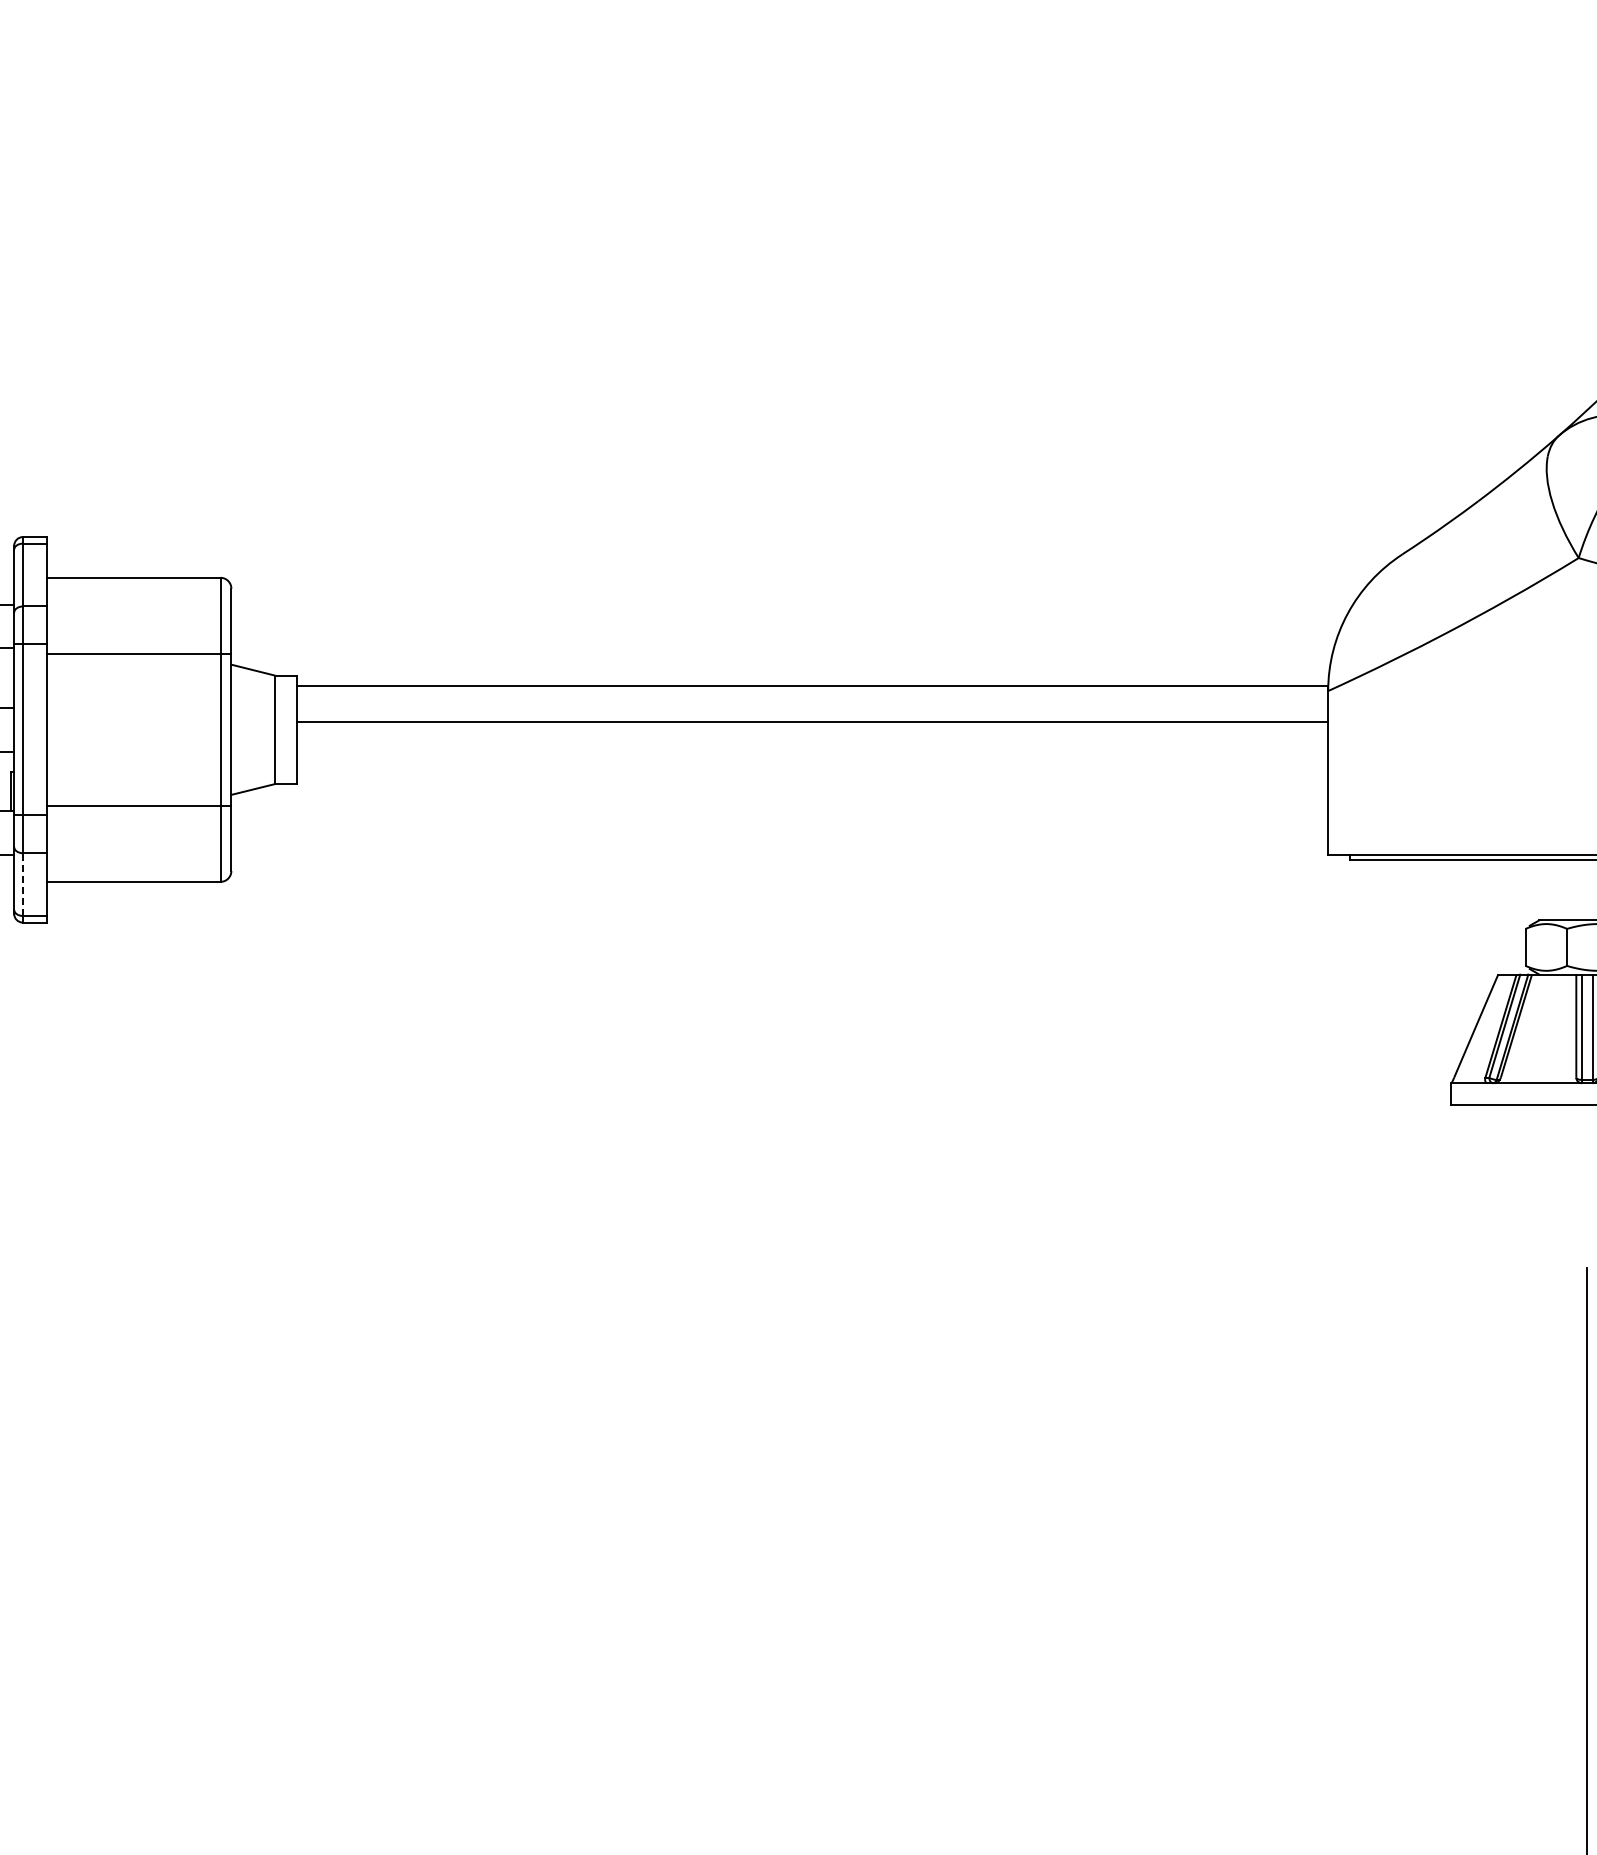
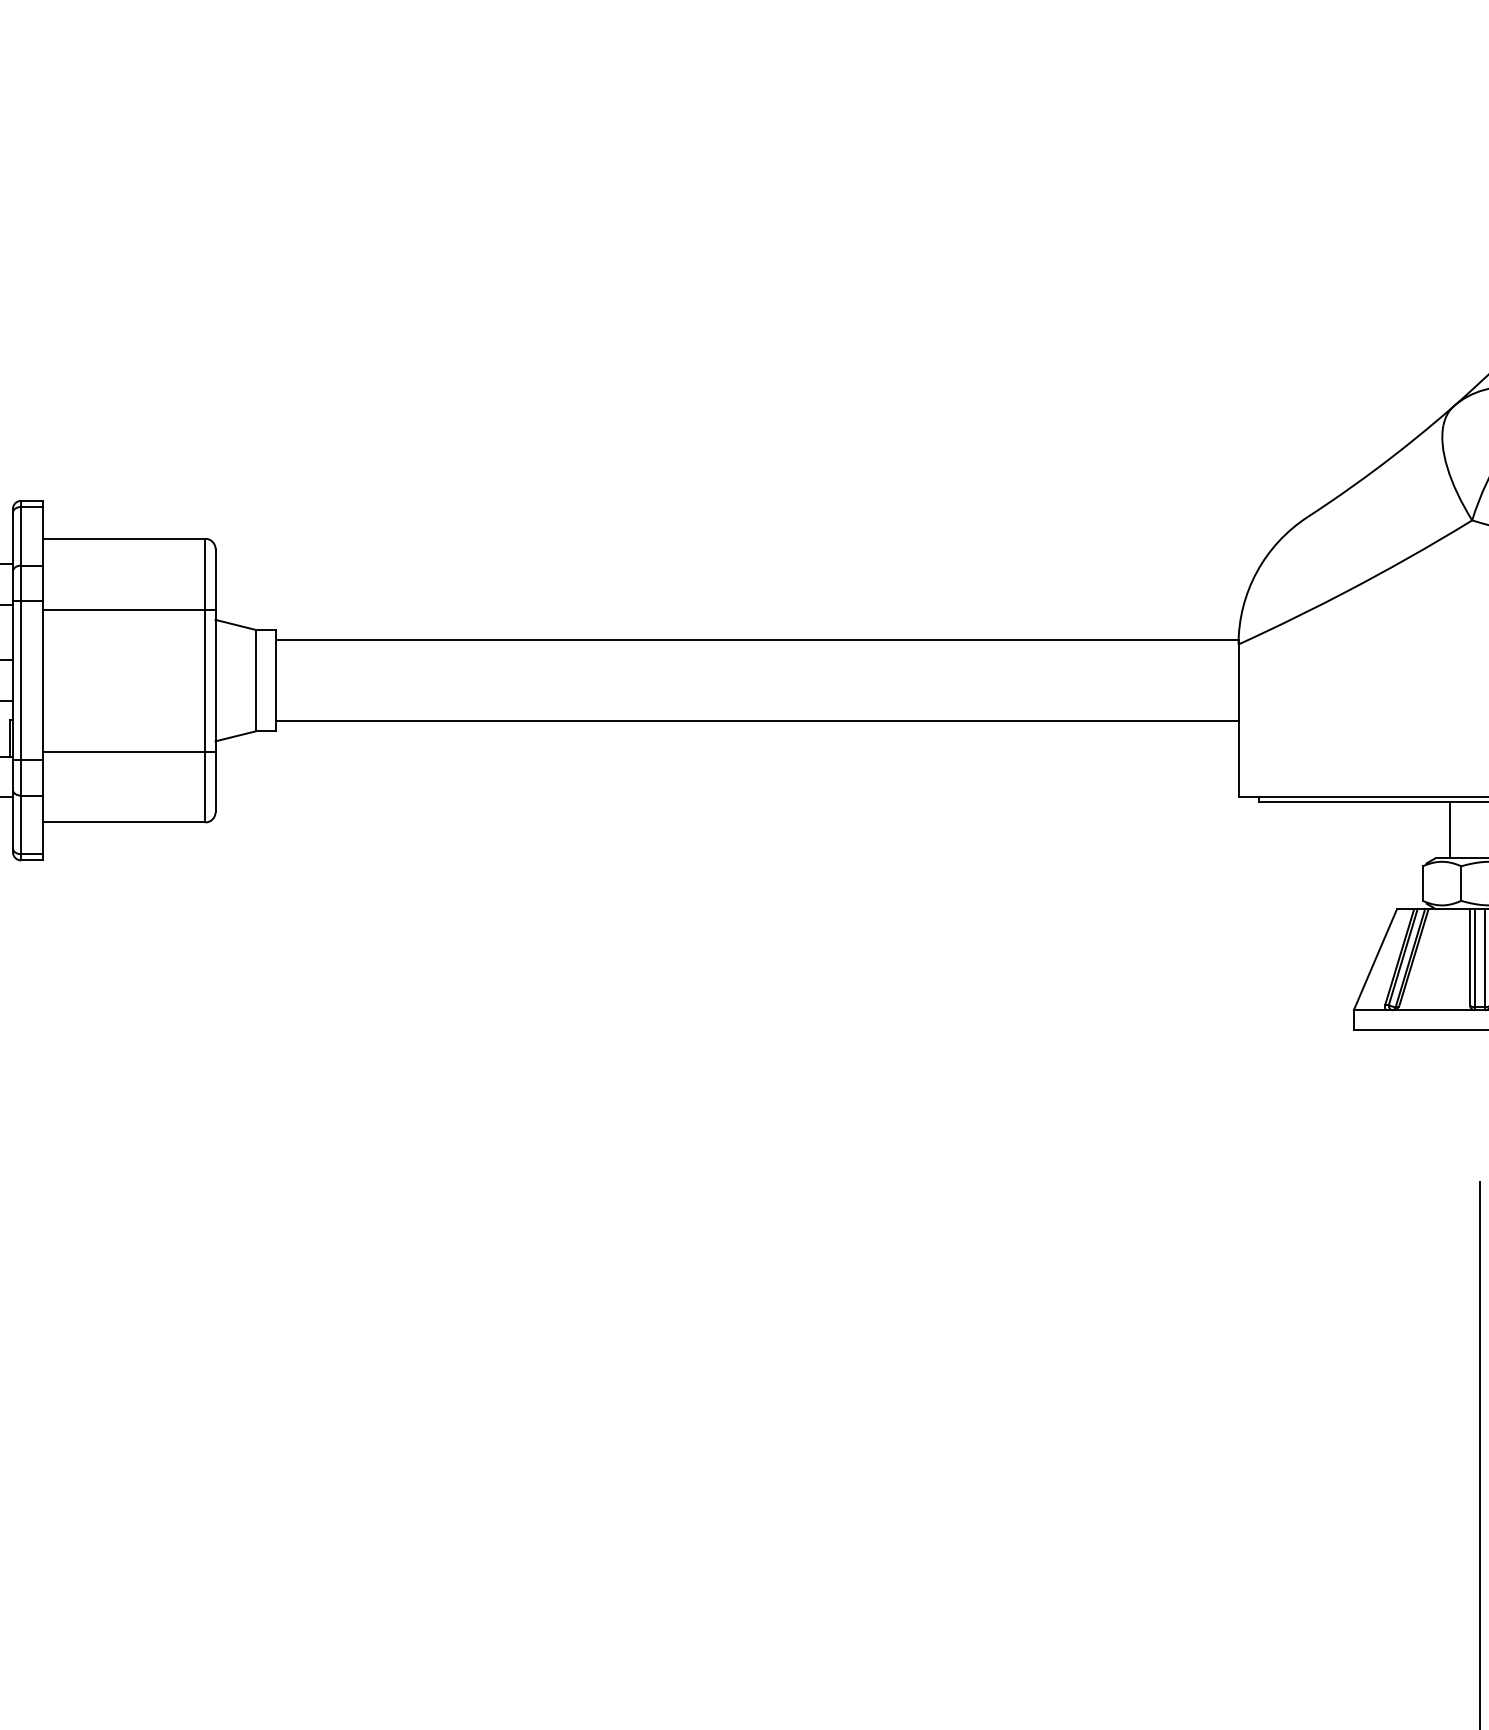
line: (812, 722) -> (757, 721), moved
line: (22, 884) -> (20, 824), dashed -> solid
line: (1554, 890) -> (1449, 830), added

